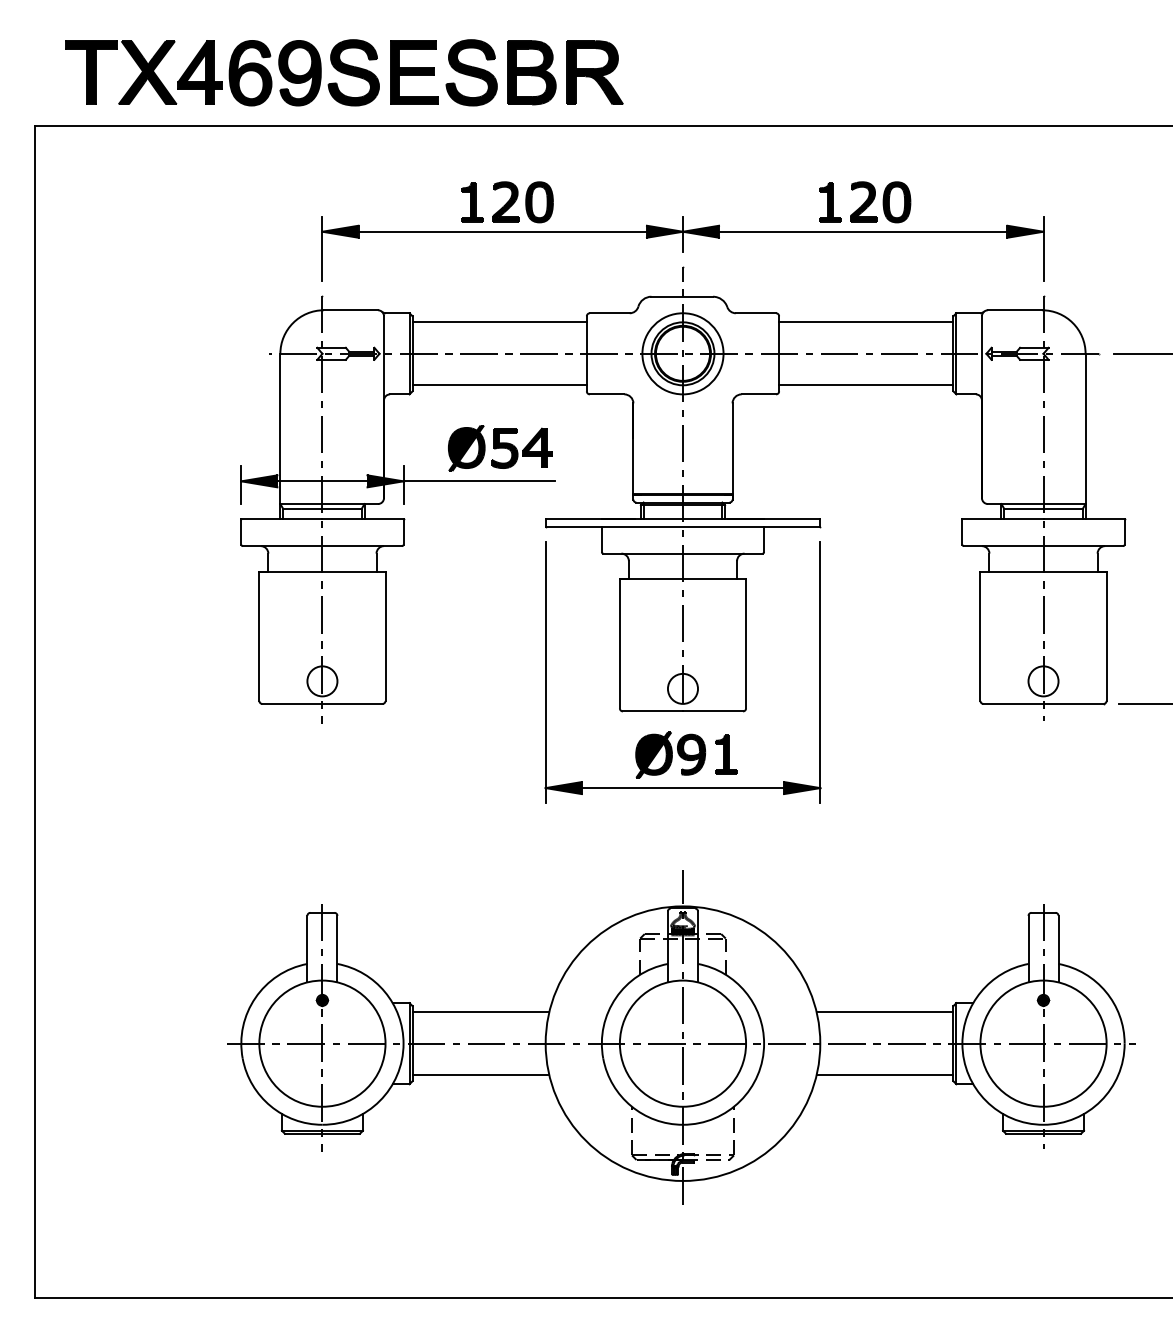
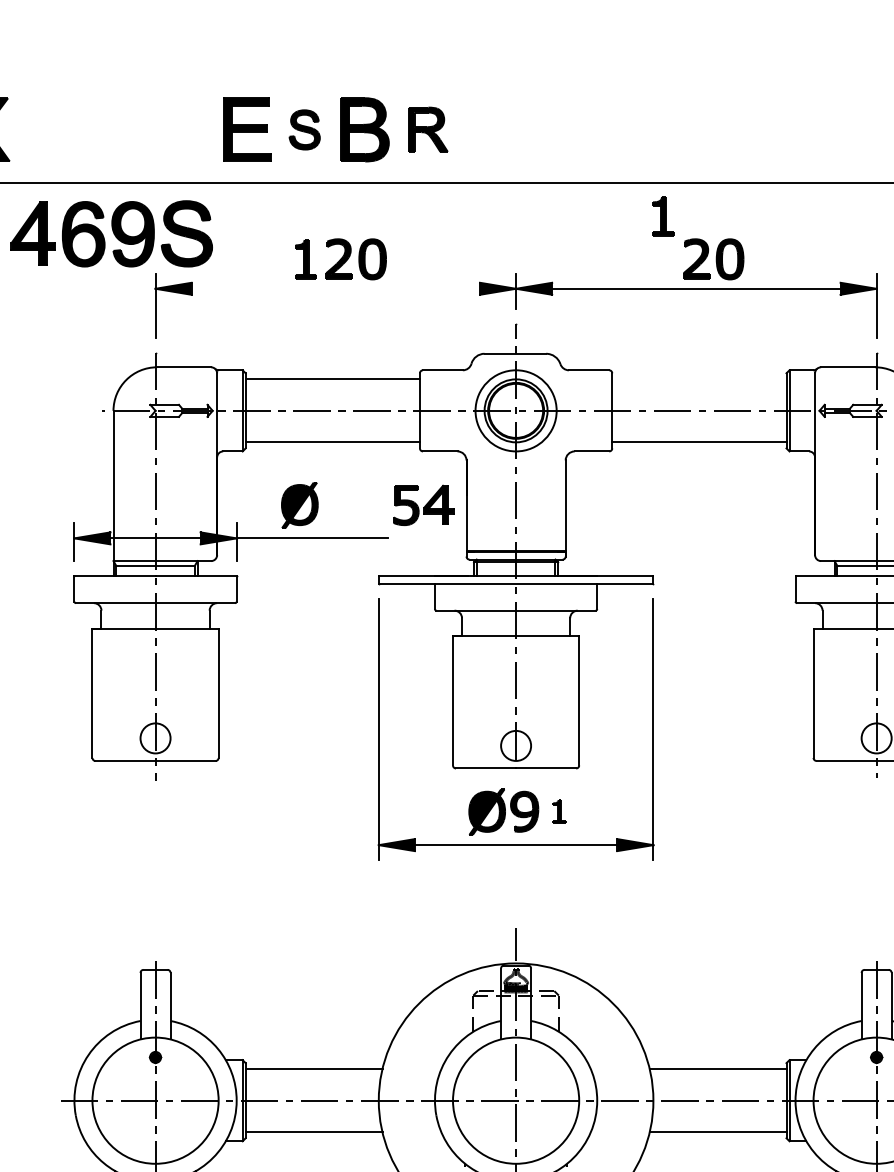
part: (278, 72) -> (111, 233), moved
part: (471, 72) -> (304, 129), size x0.6
part: (594, 72) -> (427, 129), size x0.7
part: (830, 202) -> (663, 216), moved
line: (502, 231) -> (335, 288), removed
line: (866, 322) -> (699, 379), removed
part: (521, 447) -> (422, 504), moved
part: (726, 754) -> (559, 811), size x0.6

